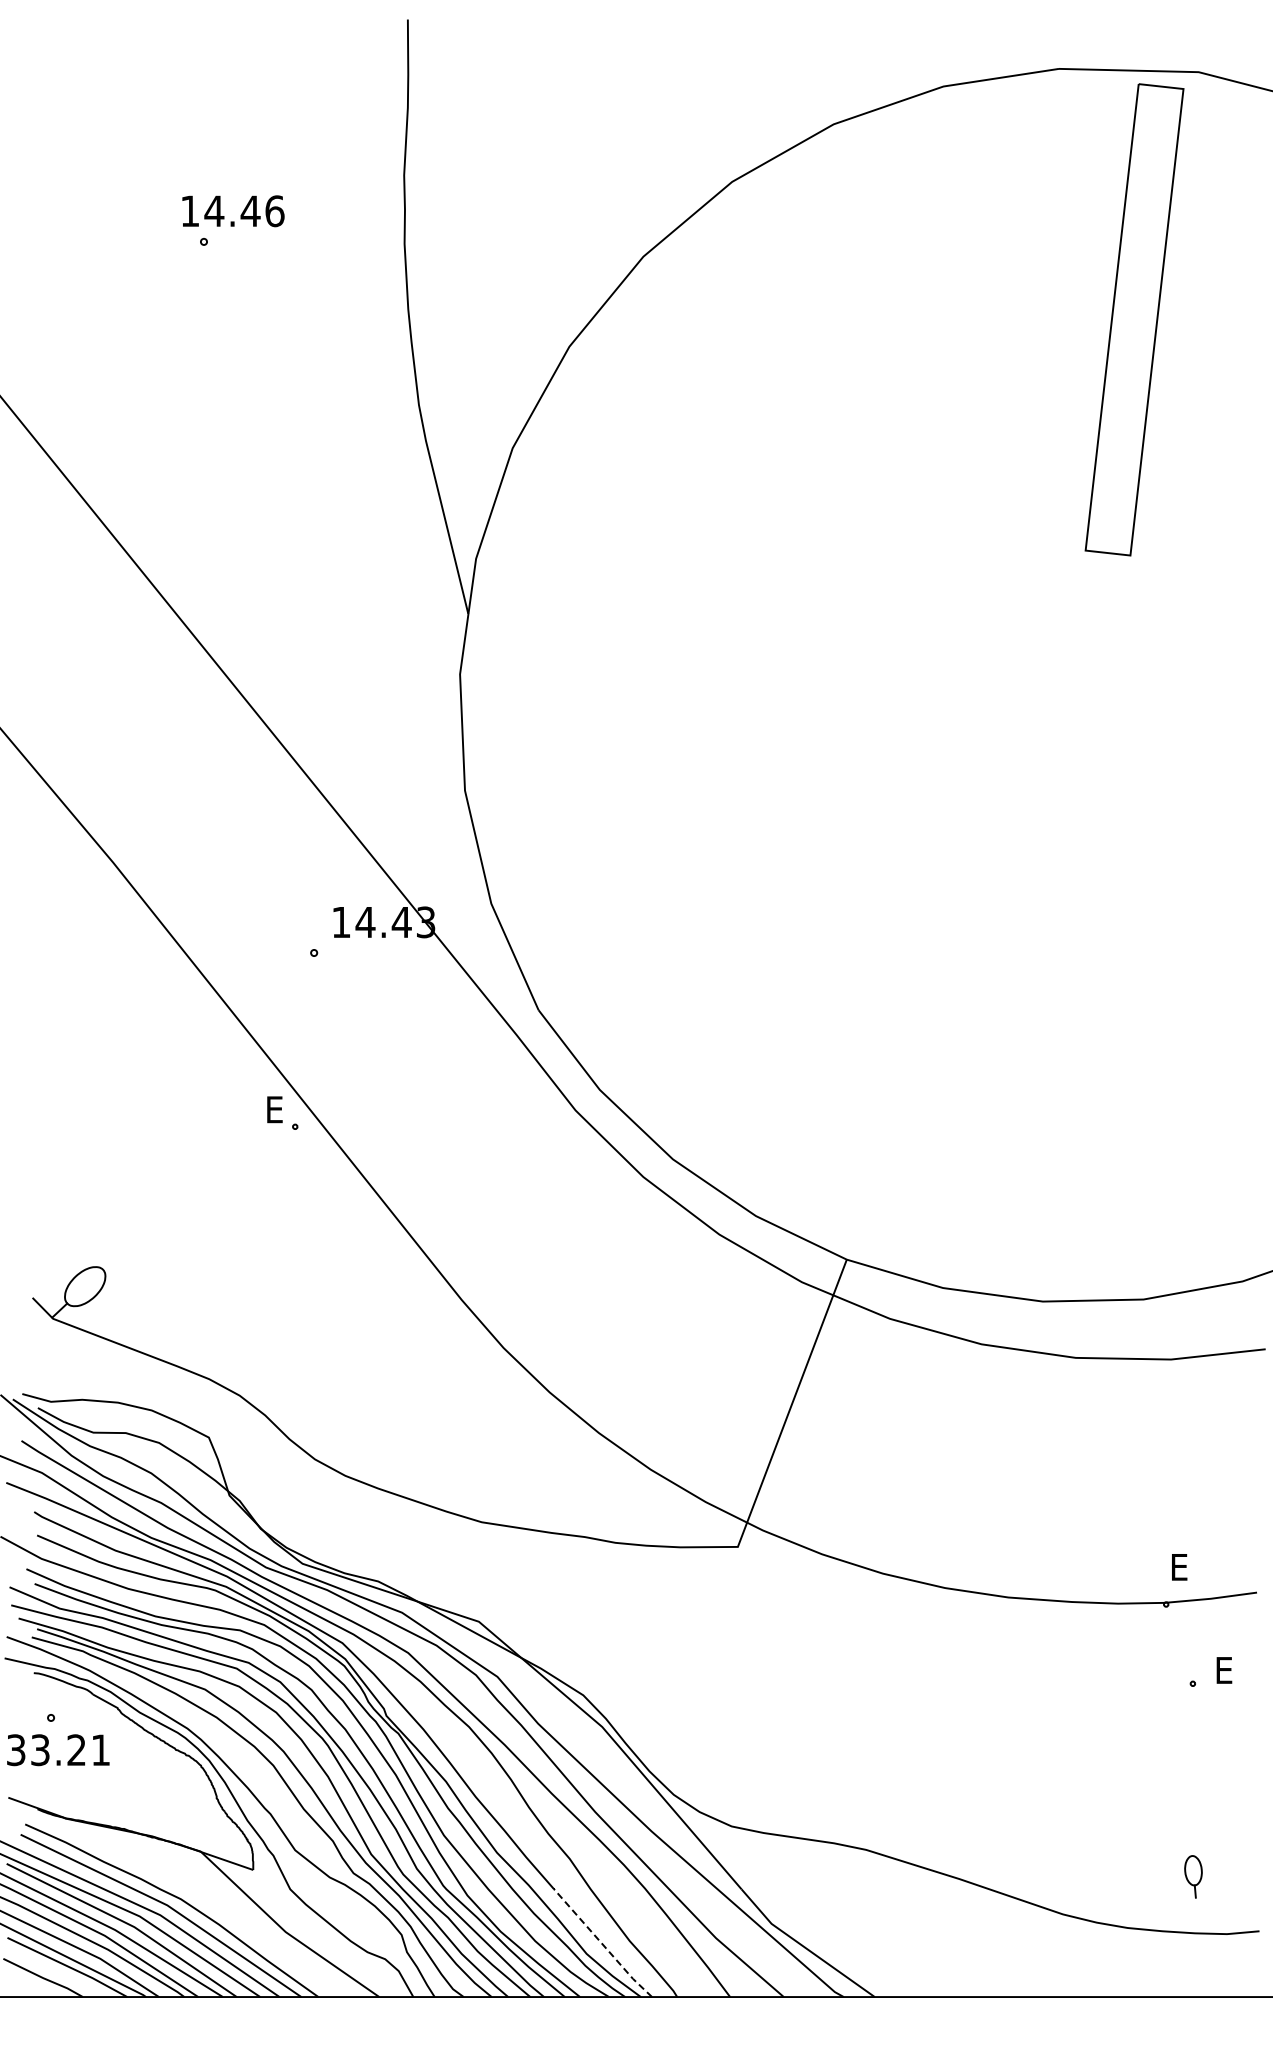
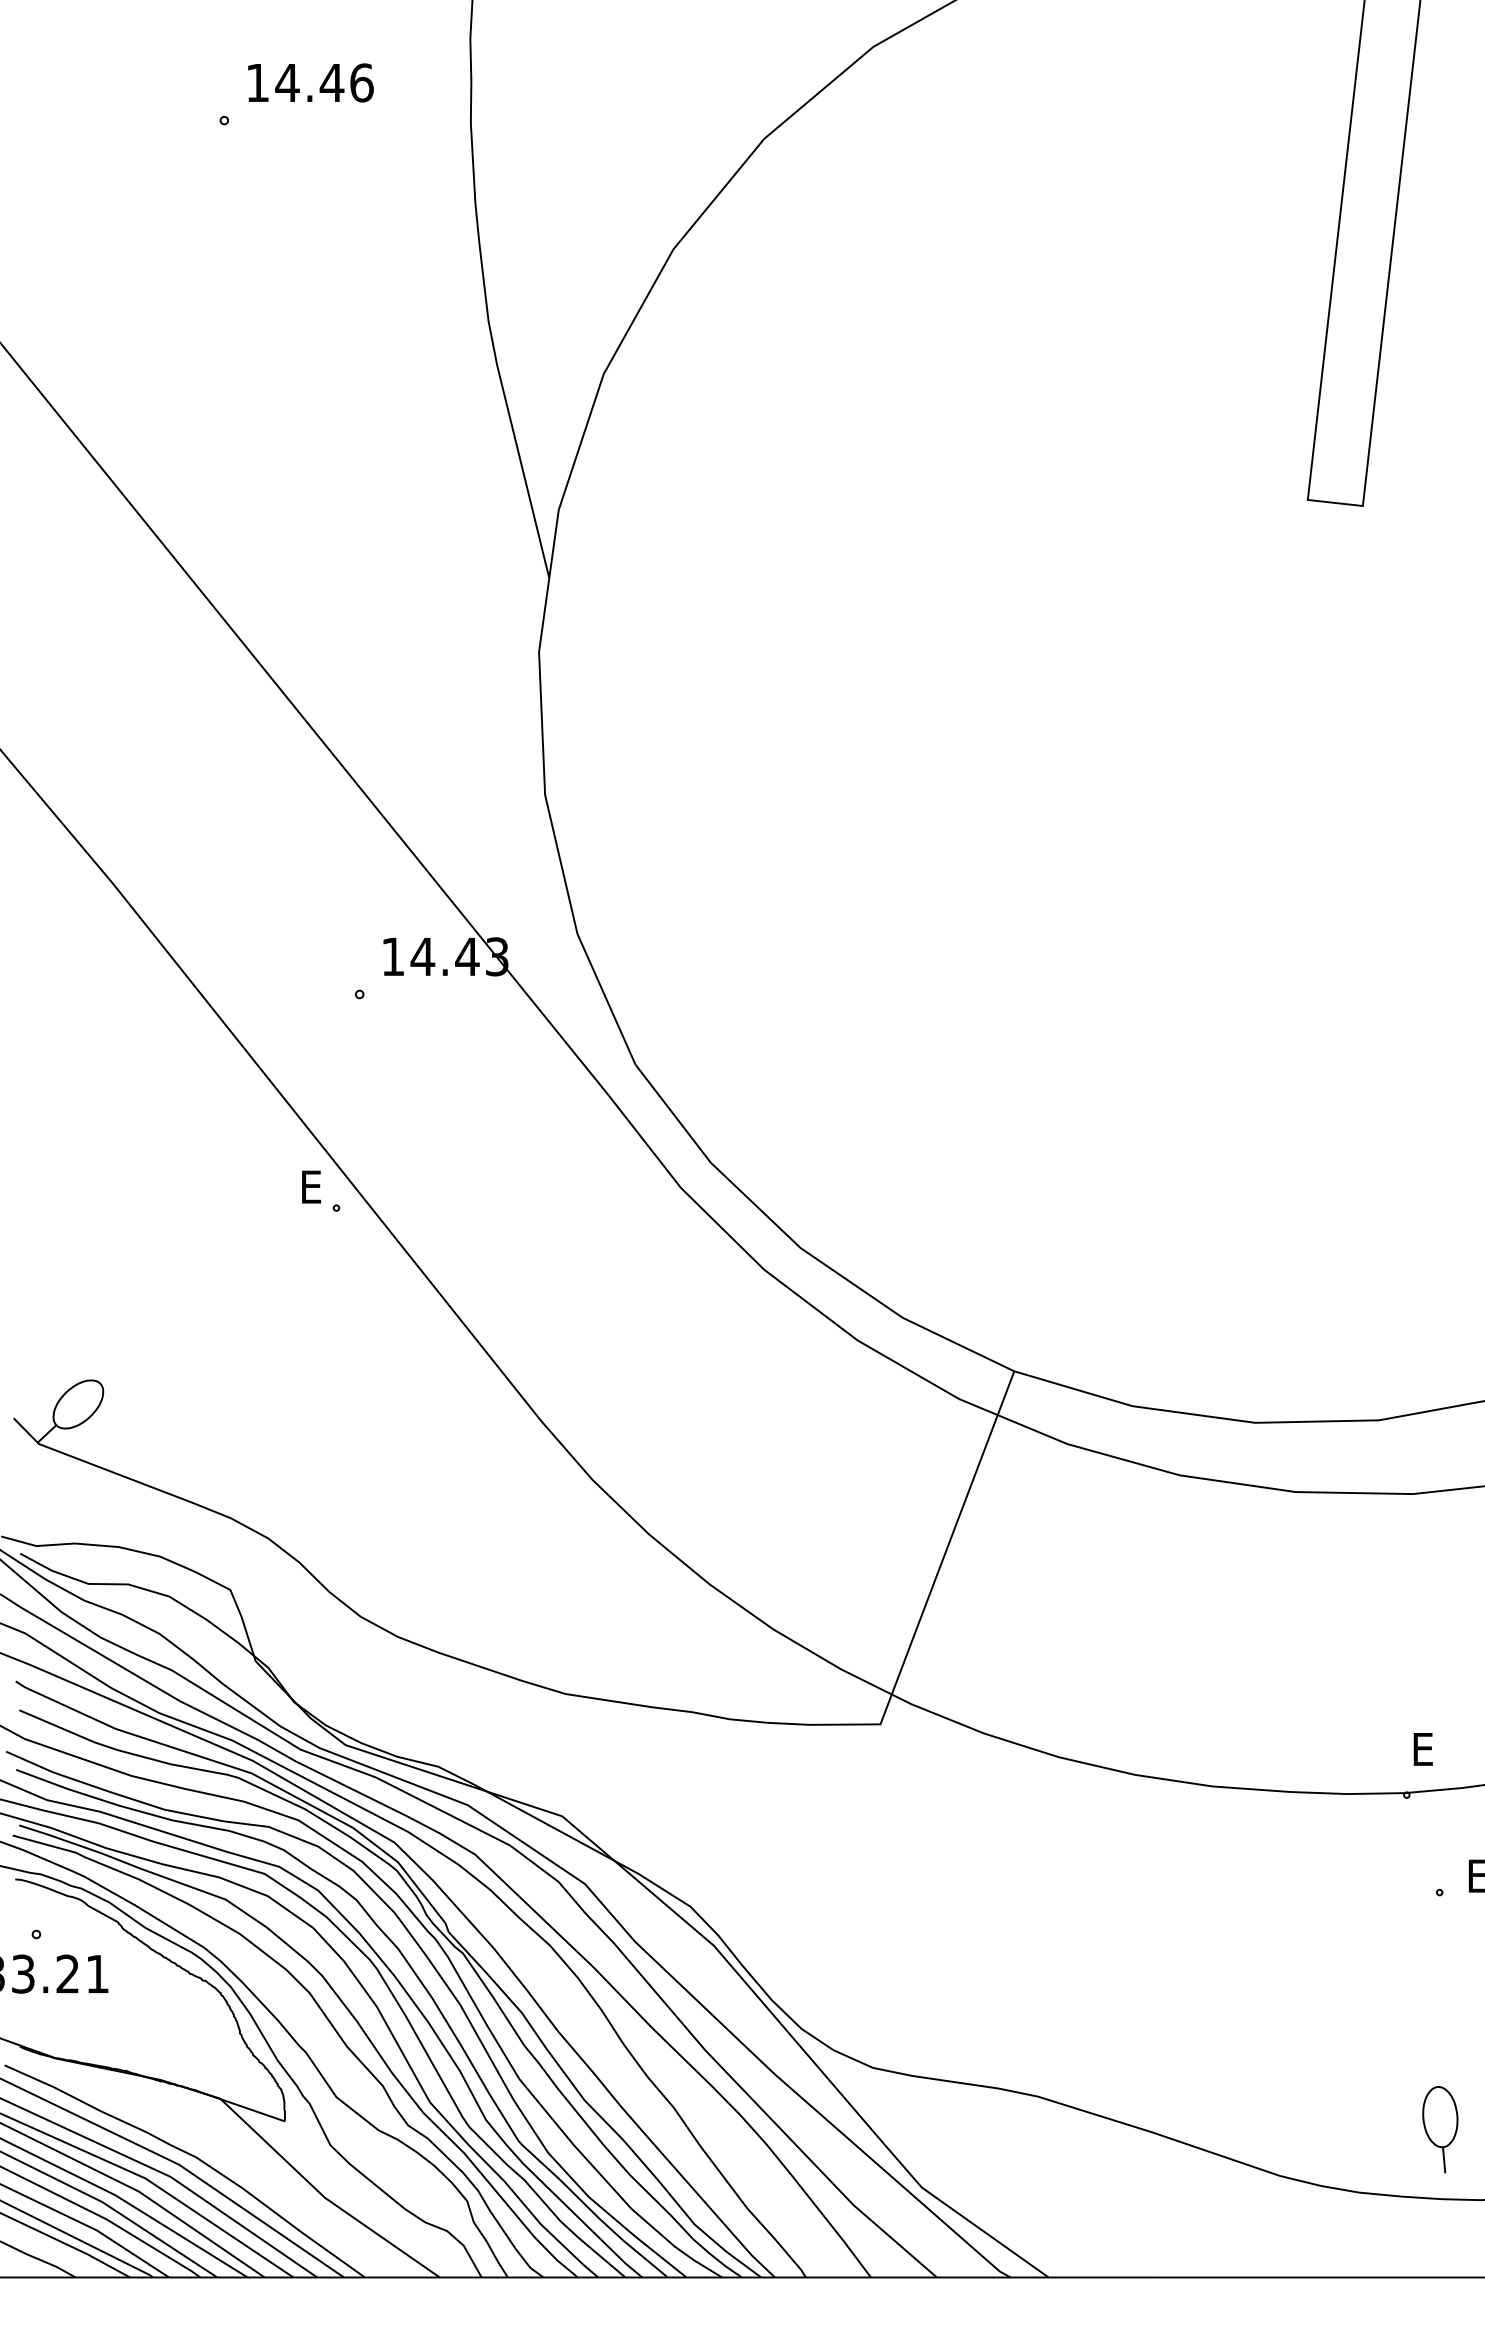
text: (233, 211) -> (310, 83), moved
part: (1193, 1876) -> (1440, 2129), size x1.67
line: (602, 1944) -> (714, 2212), dashed -> solid

